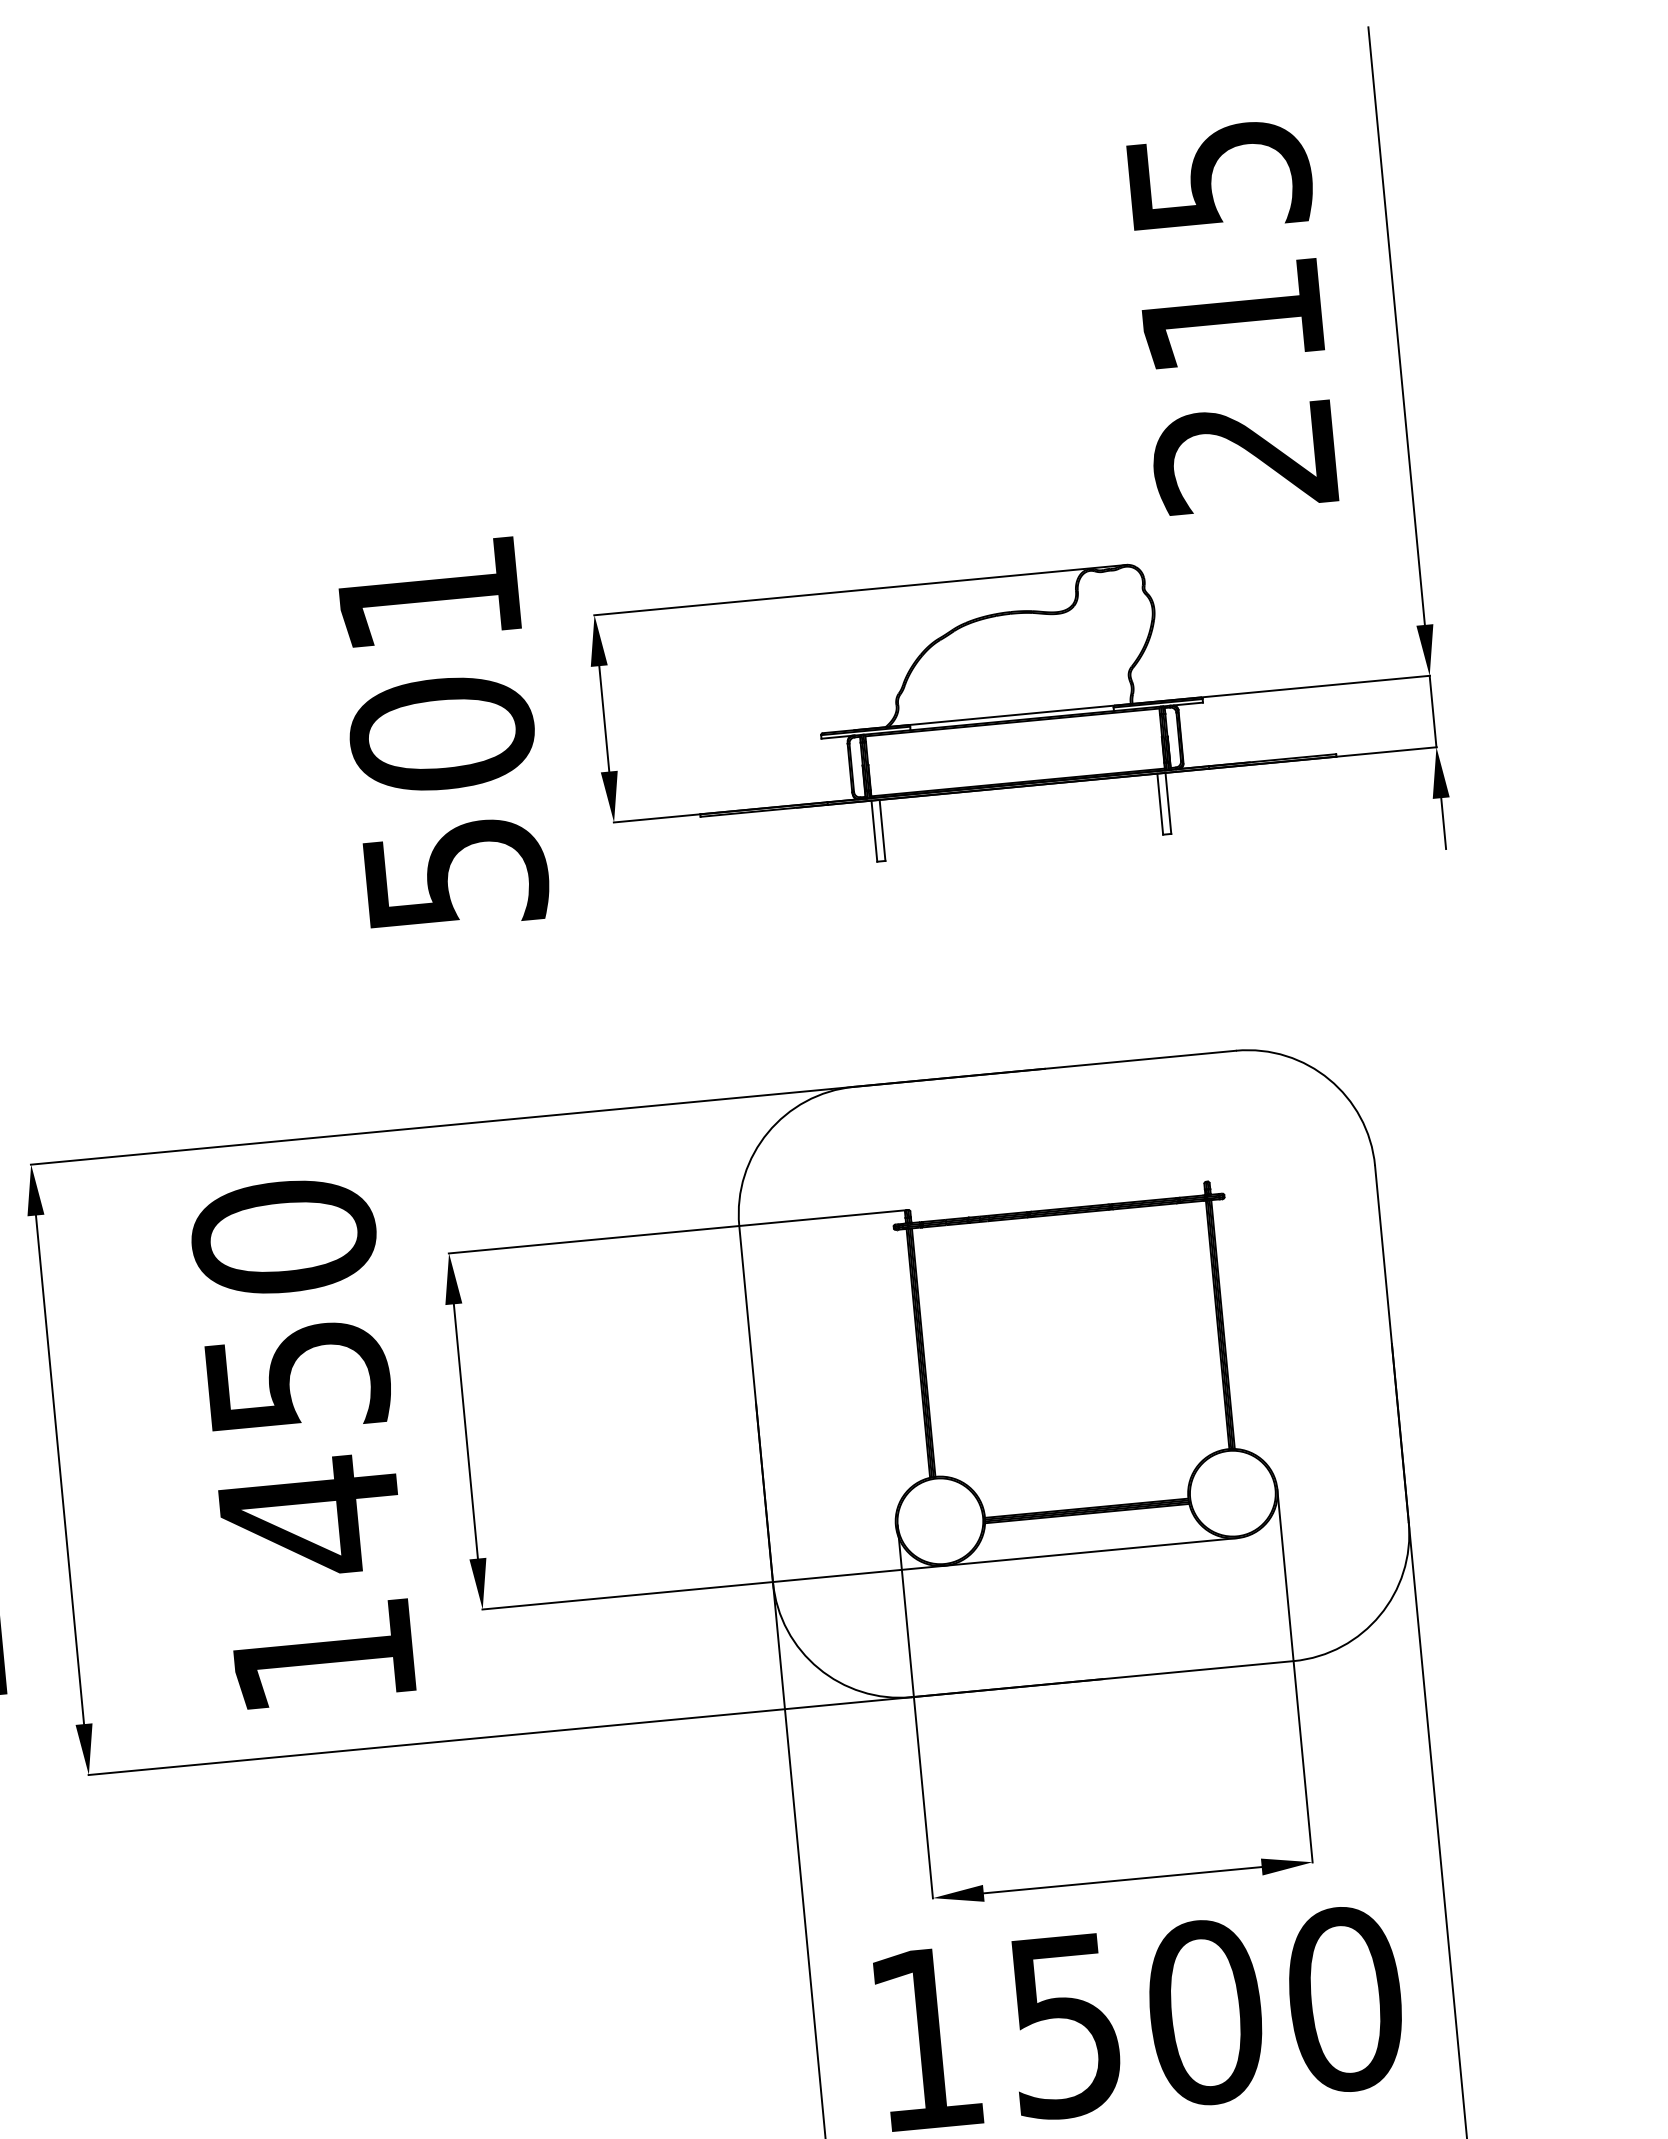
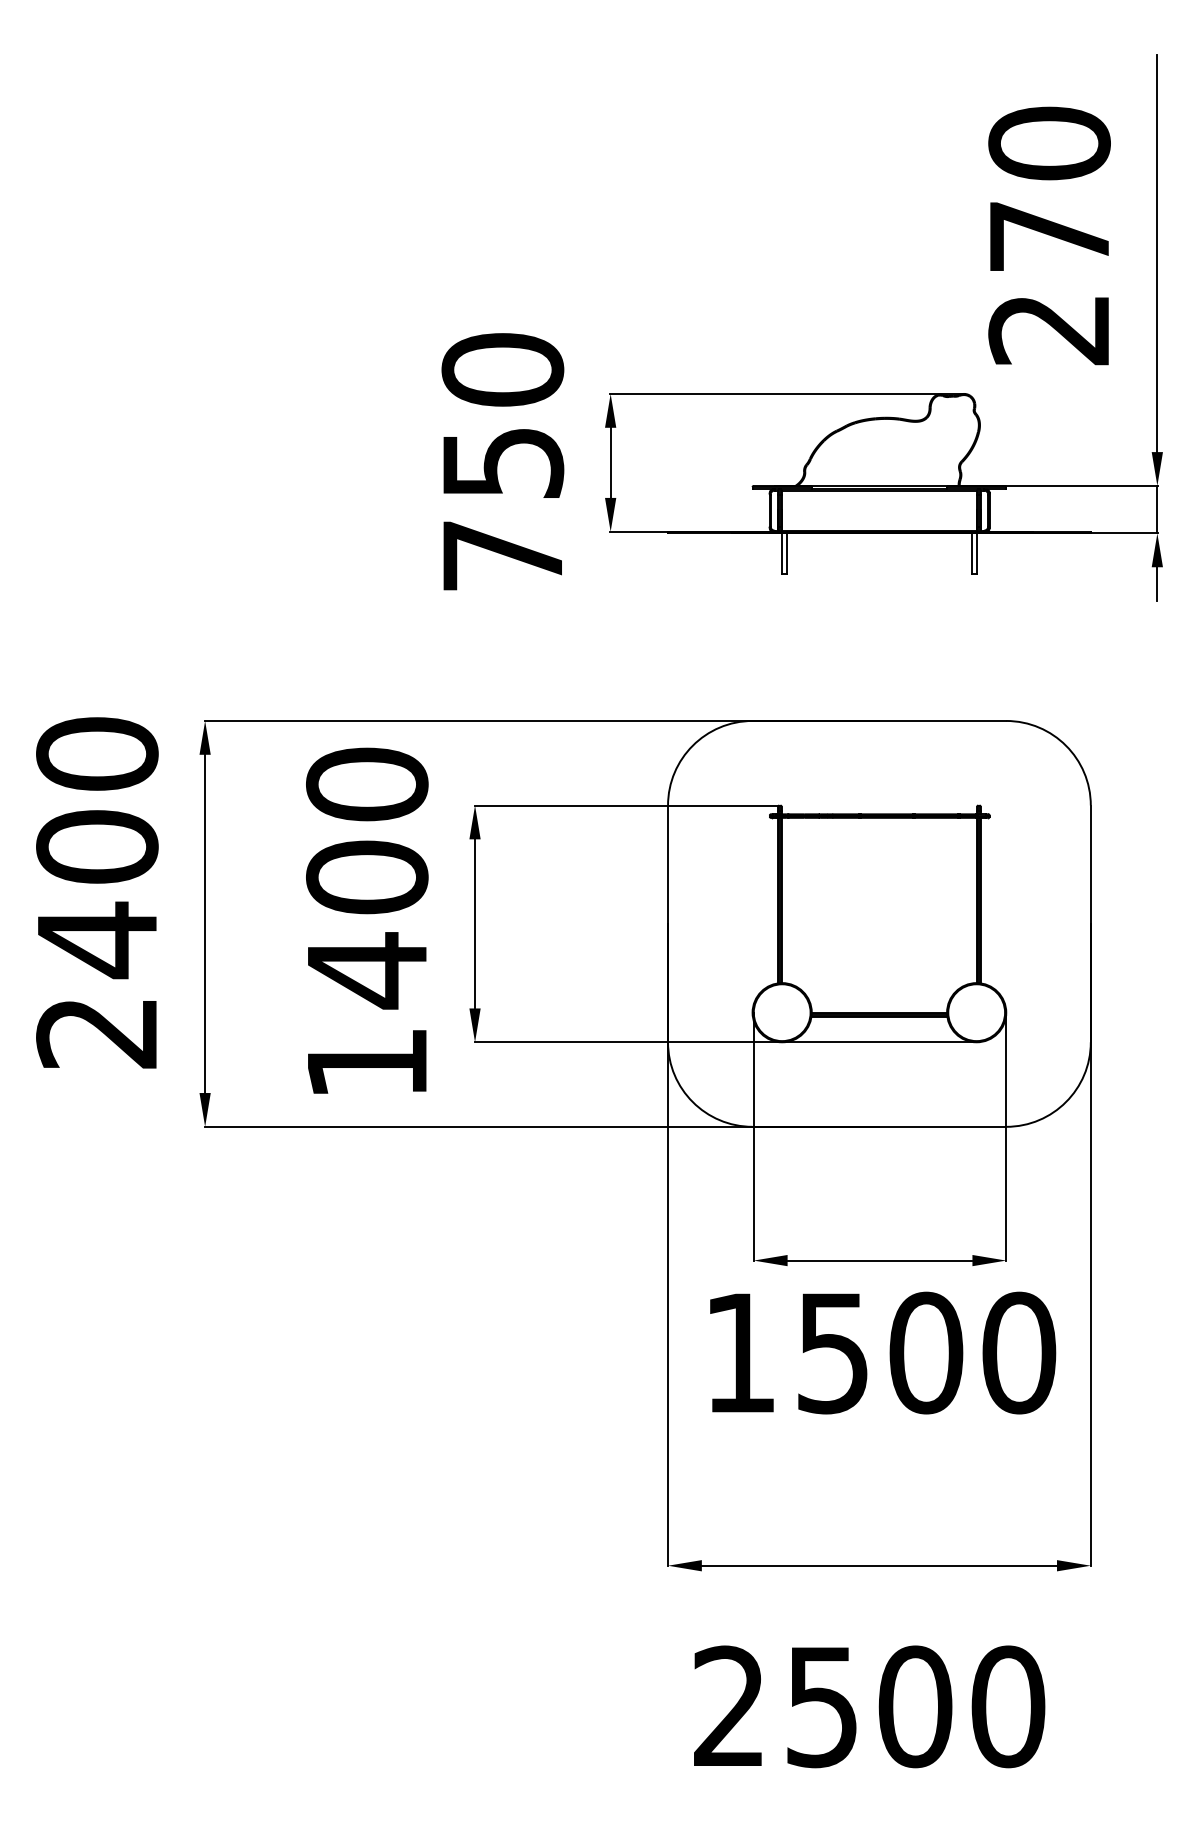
text: (1225, 243) -> (1049, 188), 215 -> 270
text: (441, 732) -> (502, 461), 501 -> 750
text: (297, 1376) -> (367, 877), 1450 -> 1400

